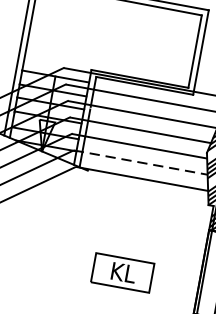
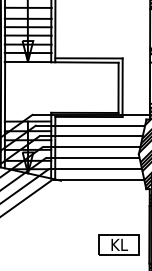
line: (142, 162) -> (96, 168), dashed -> solid
part: (122, 271) -> (118, 244), moved

